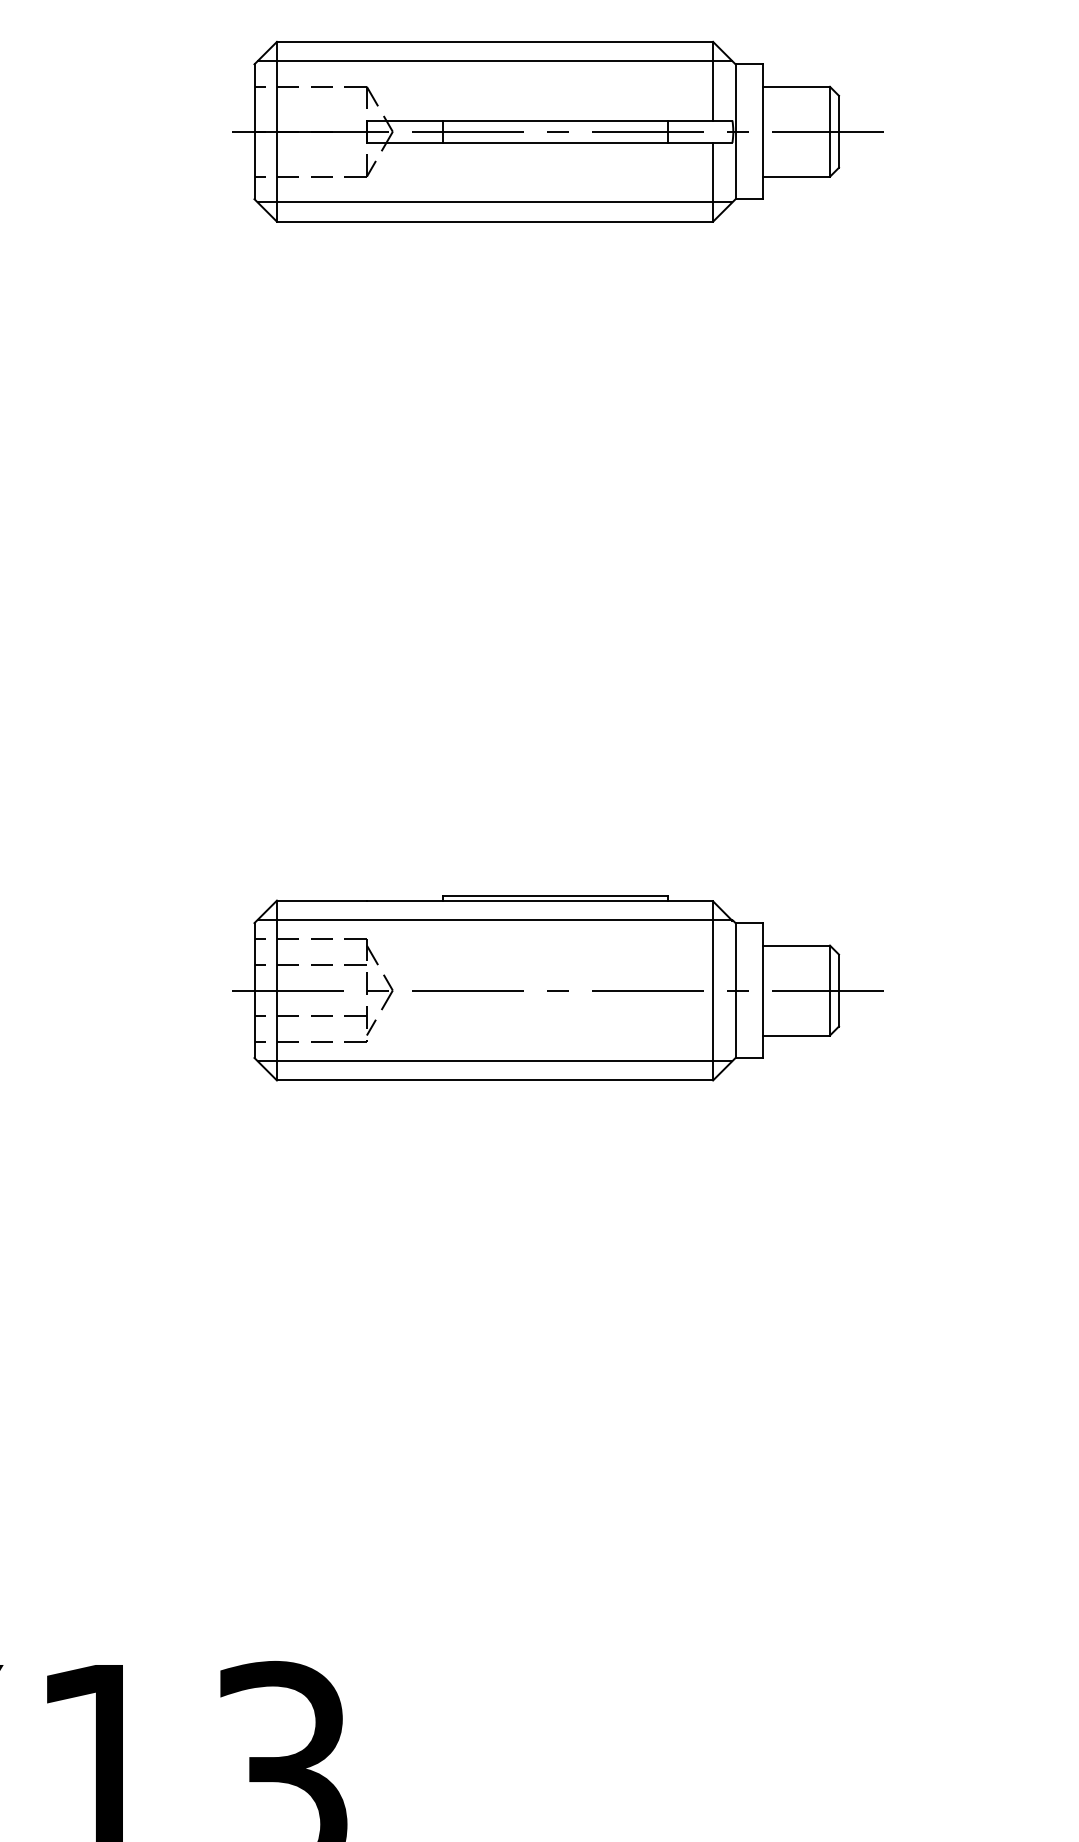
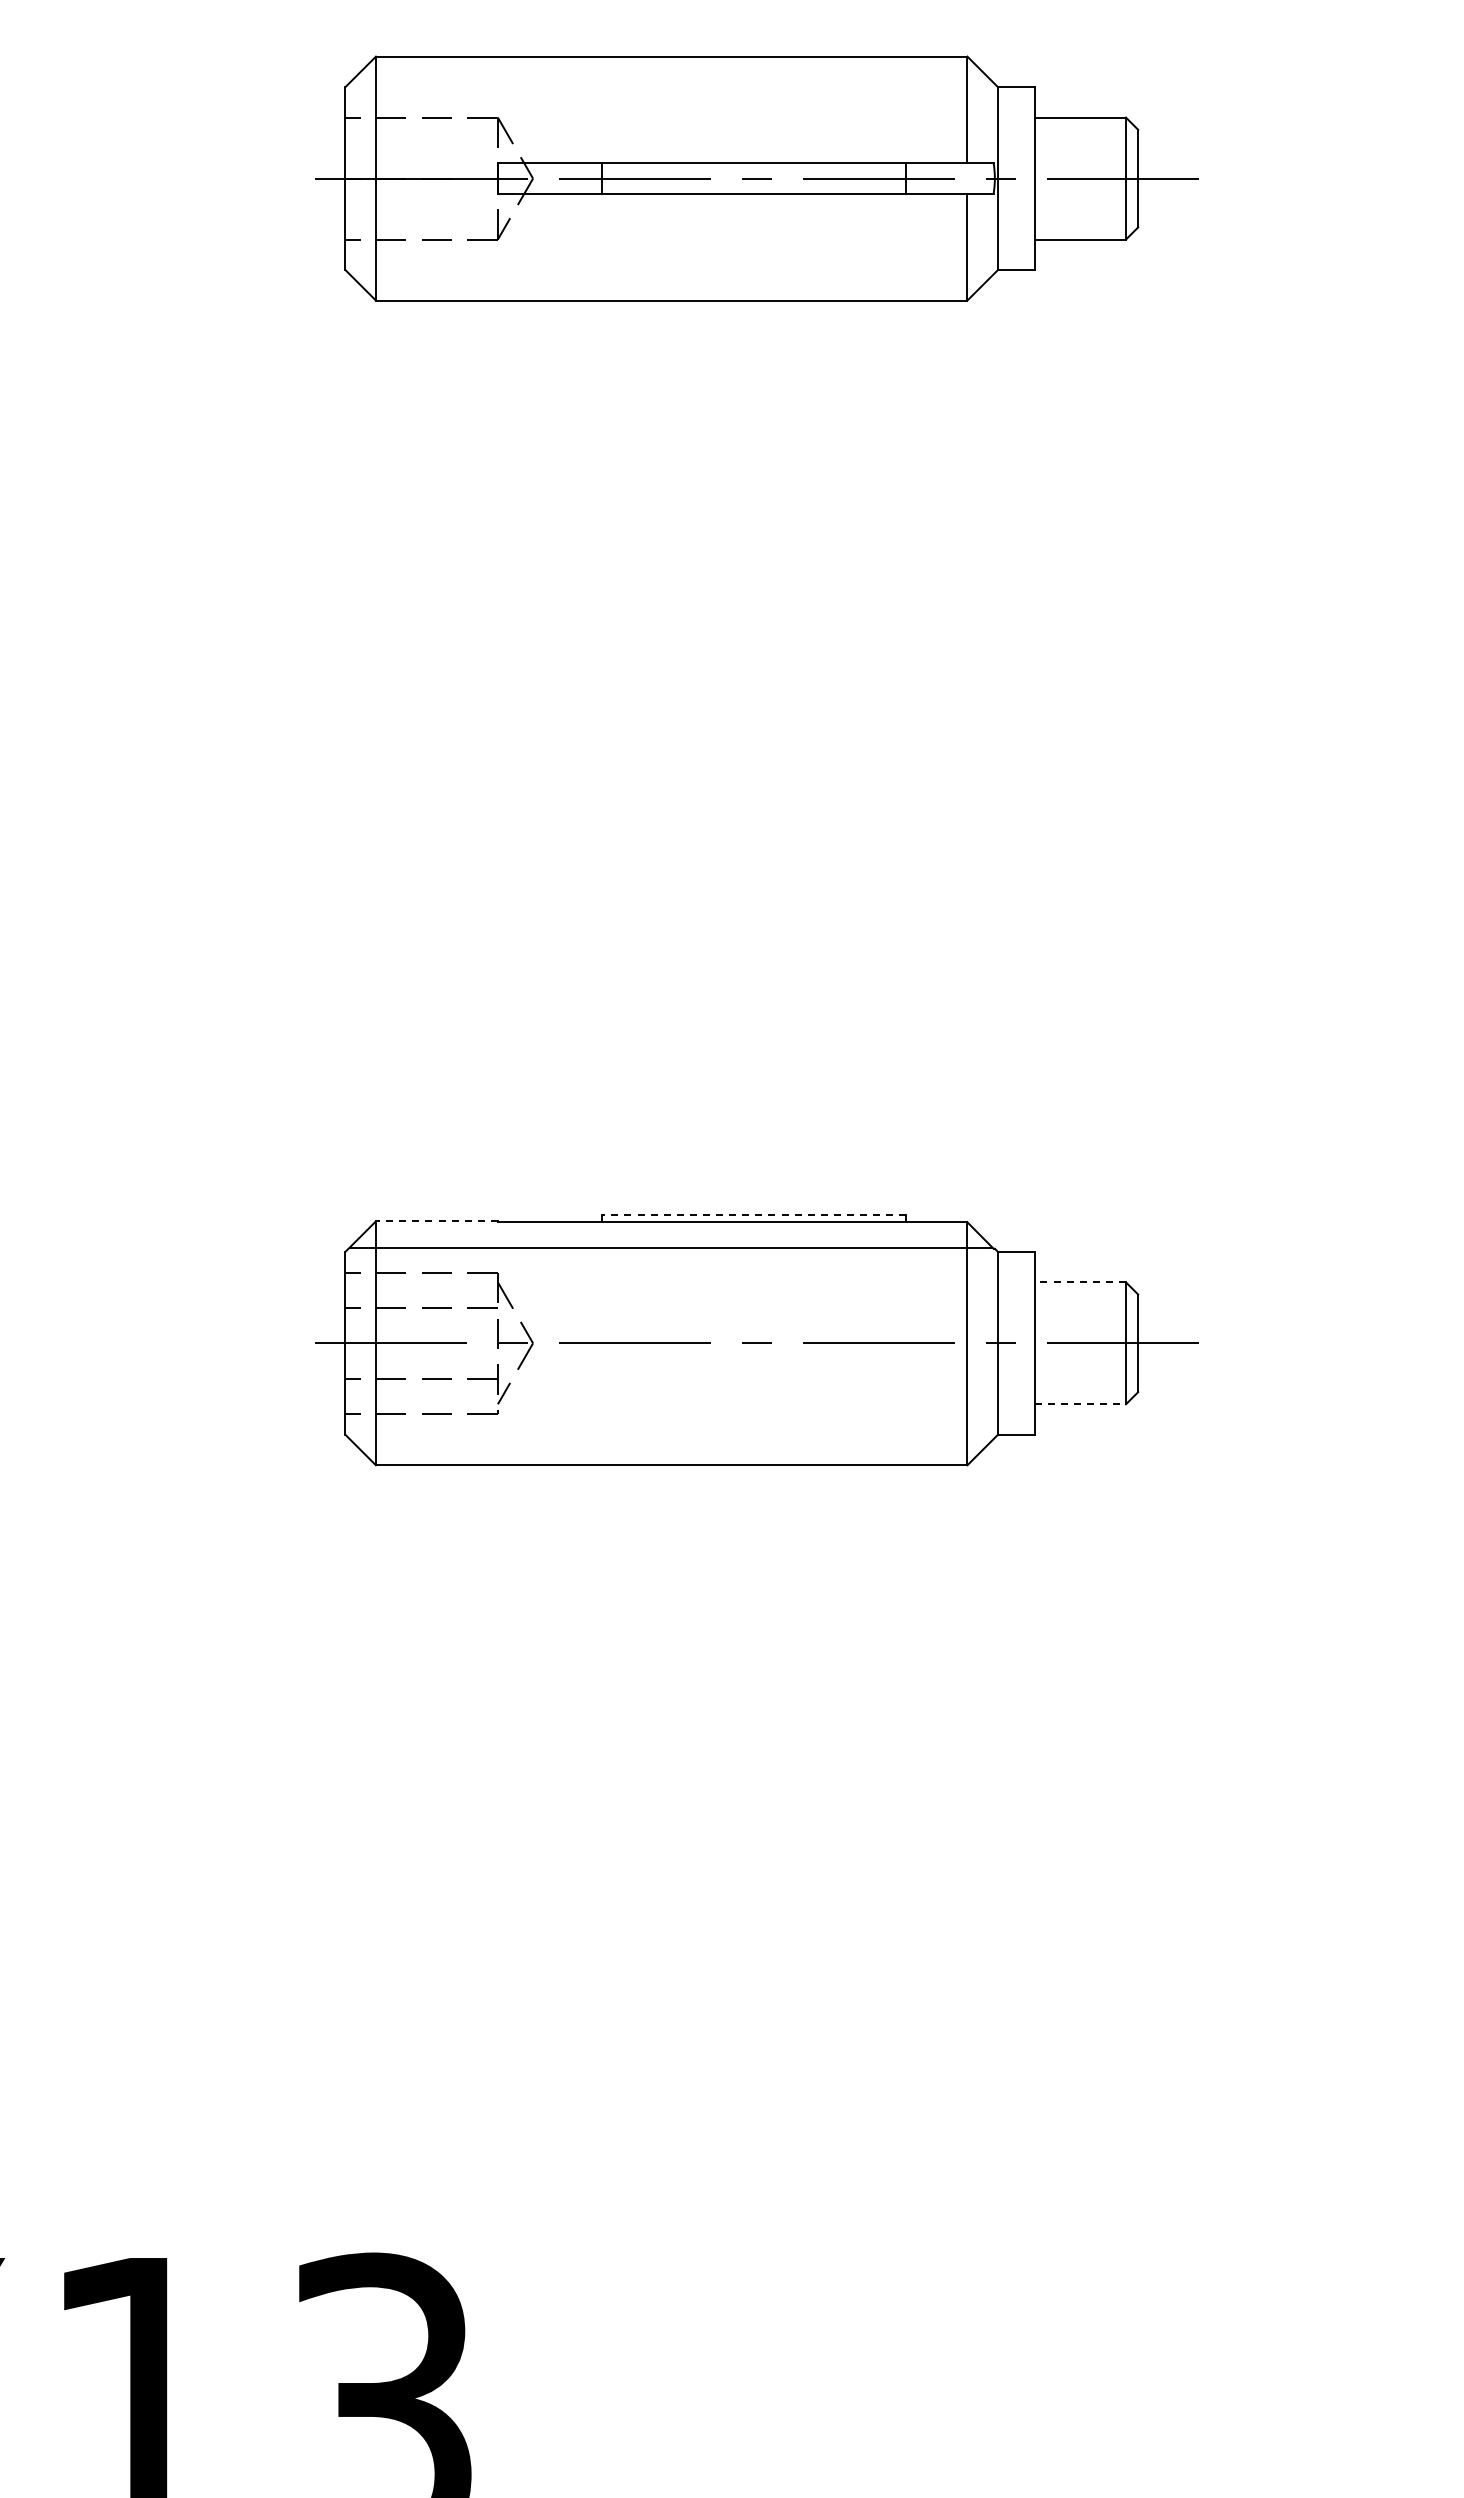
line: (494, 60) -> (671, 82), removed
line: (494, 202) -> (671, 274), removed
line: (555, 896) -> (753, 1215), solid -> dashed
line: (321, 900) -> (436, 1221), solid -> dashed
line: (796, 945) -> (1080, 1282), solid -> dashed
line: (796, 1035) -> (1080, 1404), solid -> dashed
line: (494, 1061) -> (671, 1439), removed

